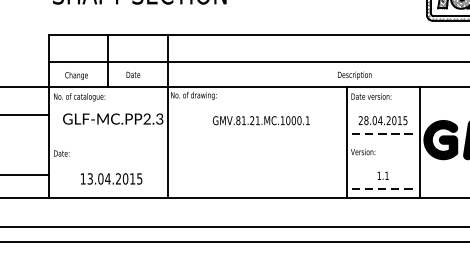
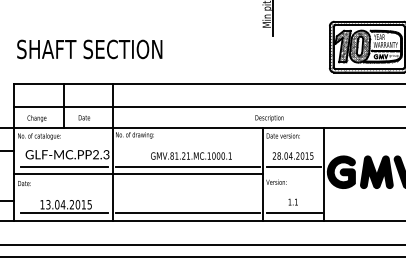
line: (109, 134) -> (64, 167), added
line: (257, 134) -> (188, 167), added
line: (383, 134) -> (293, 167), dashed -> solid
line: (198, 142) -> (138, 174), added
line: (109, 189) -> (64, 213), added
line: (256, 189) -> (187, 213), added
line: (384, 189) -> (294, 213), dashed -> solid

